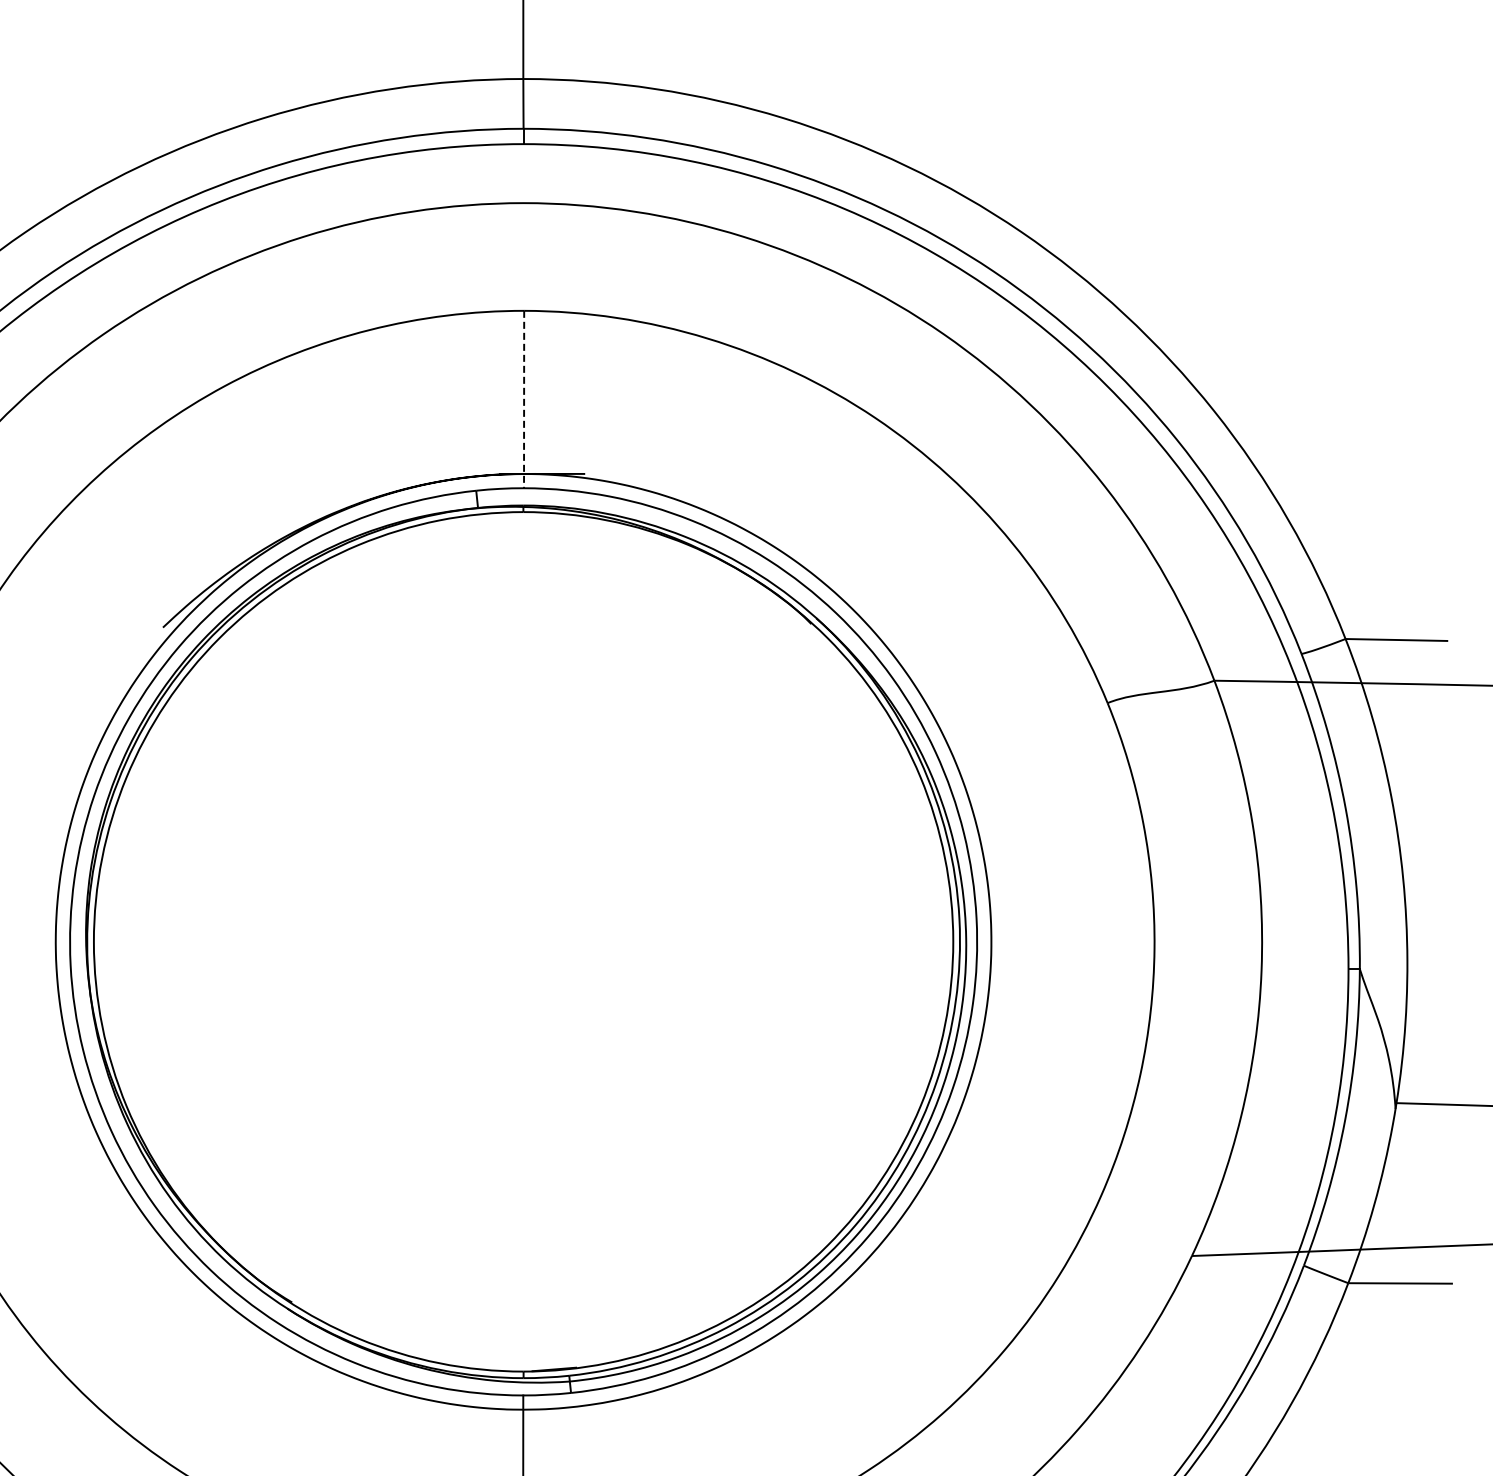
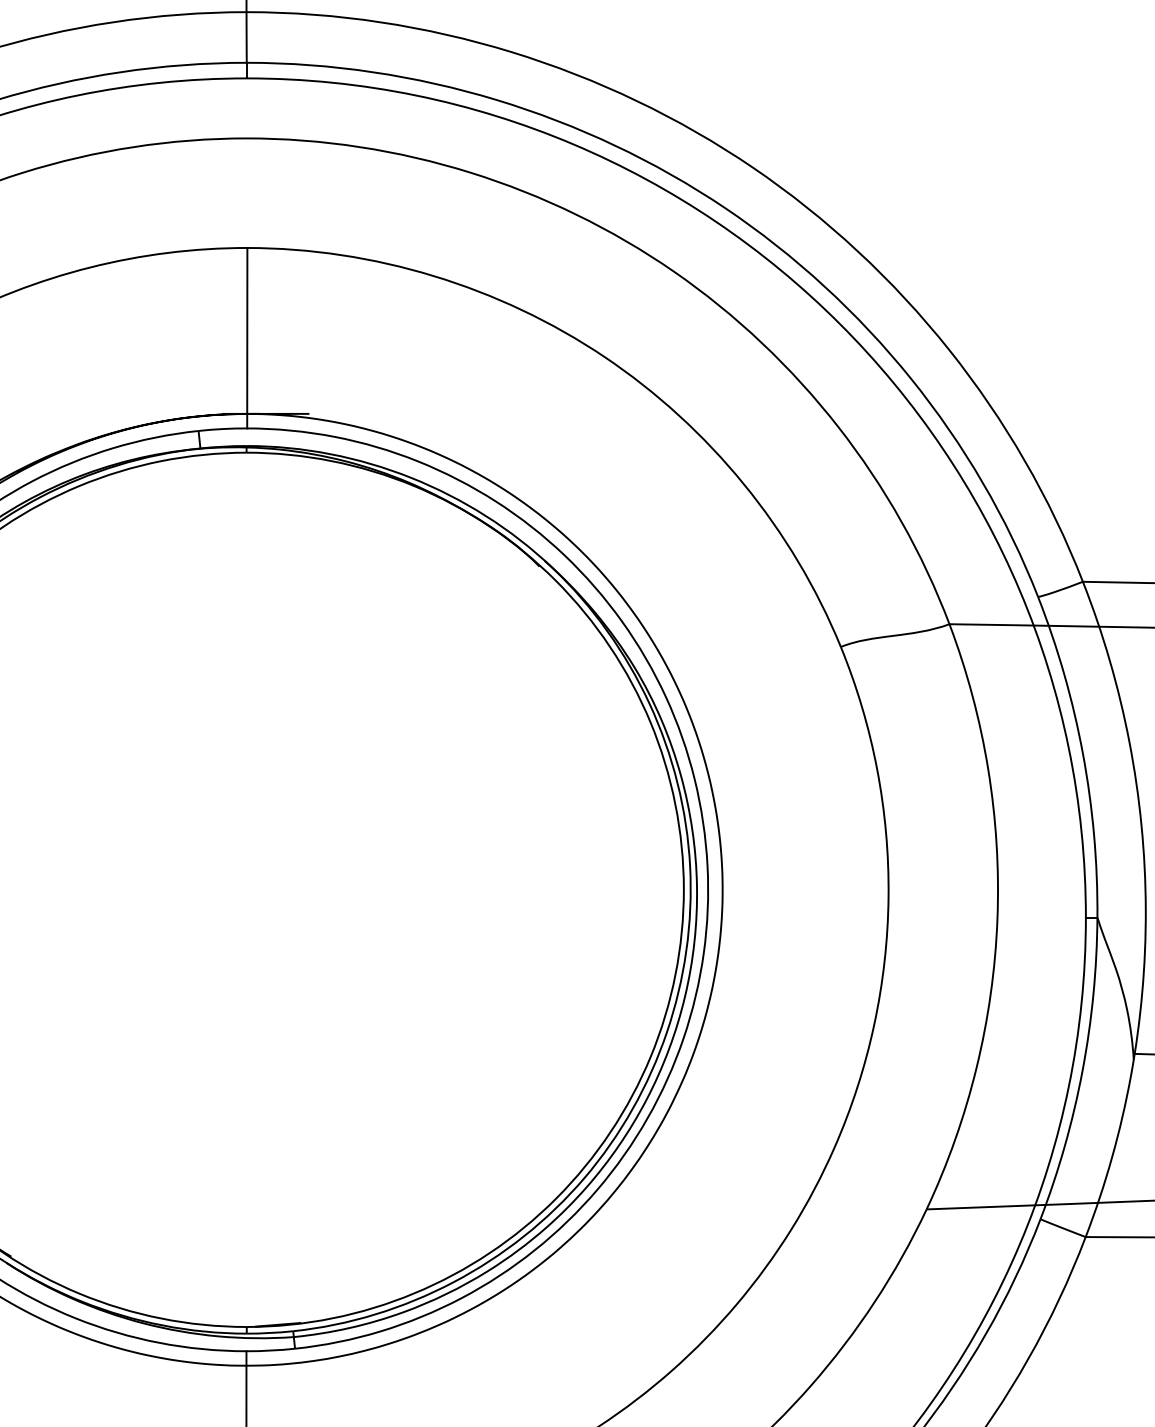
line: (524, 399) -> (247, 338), dashed -> solid

